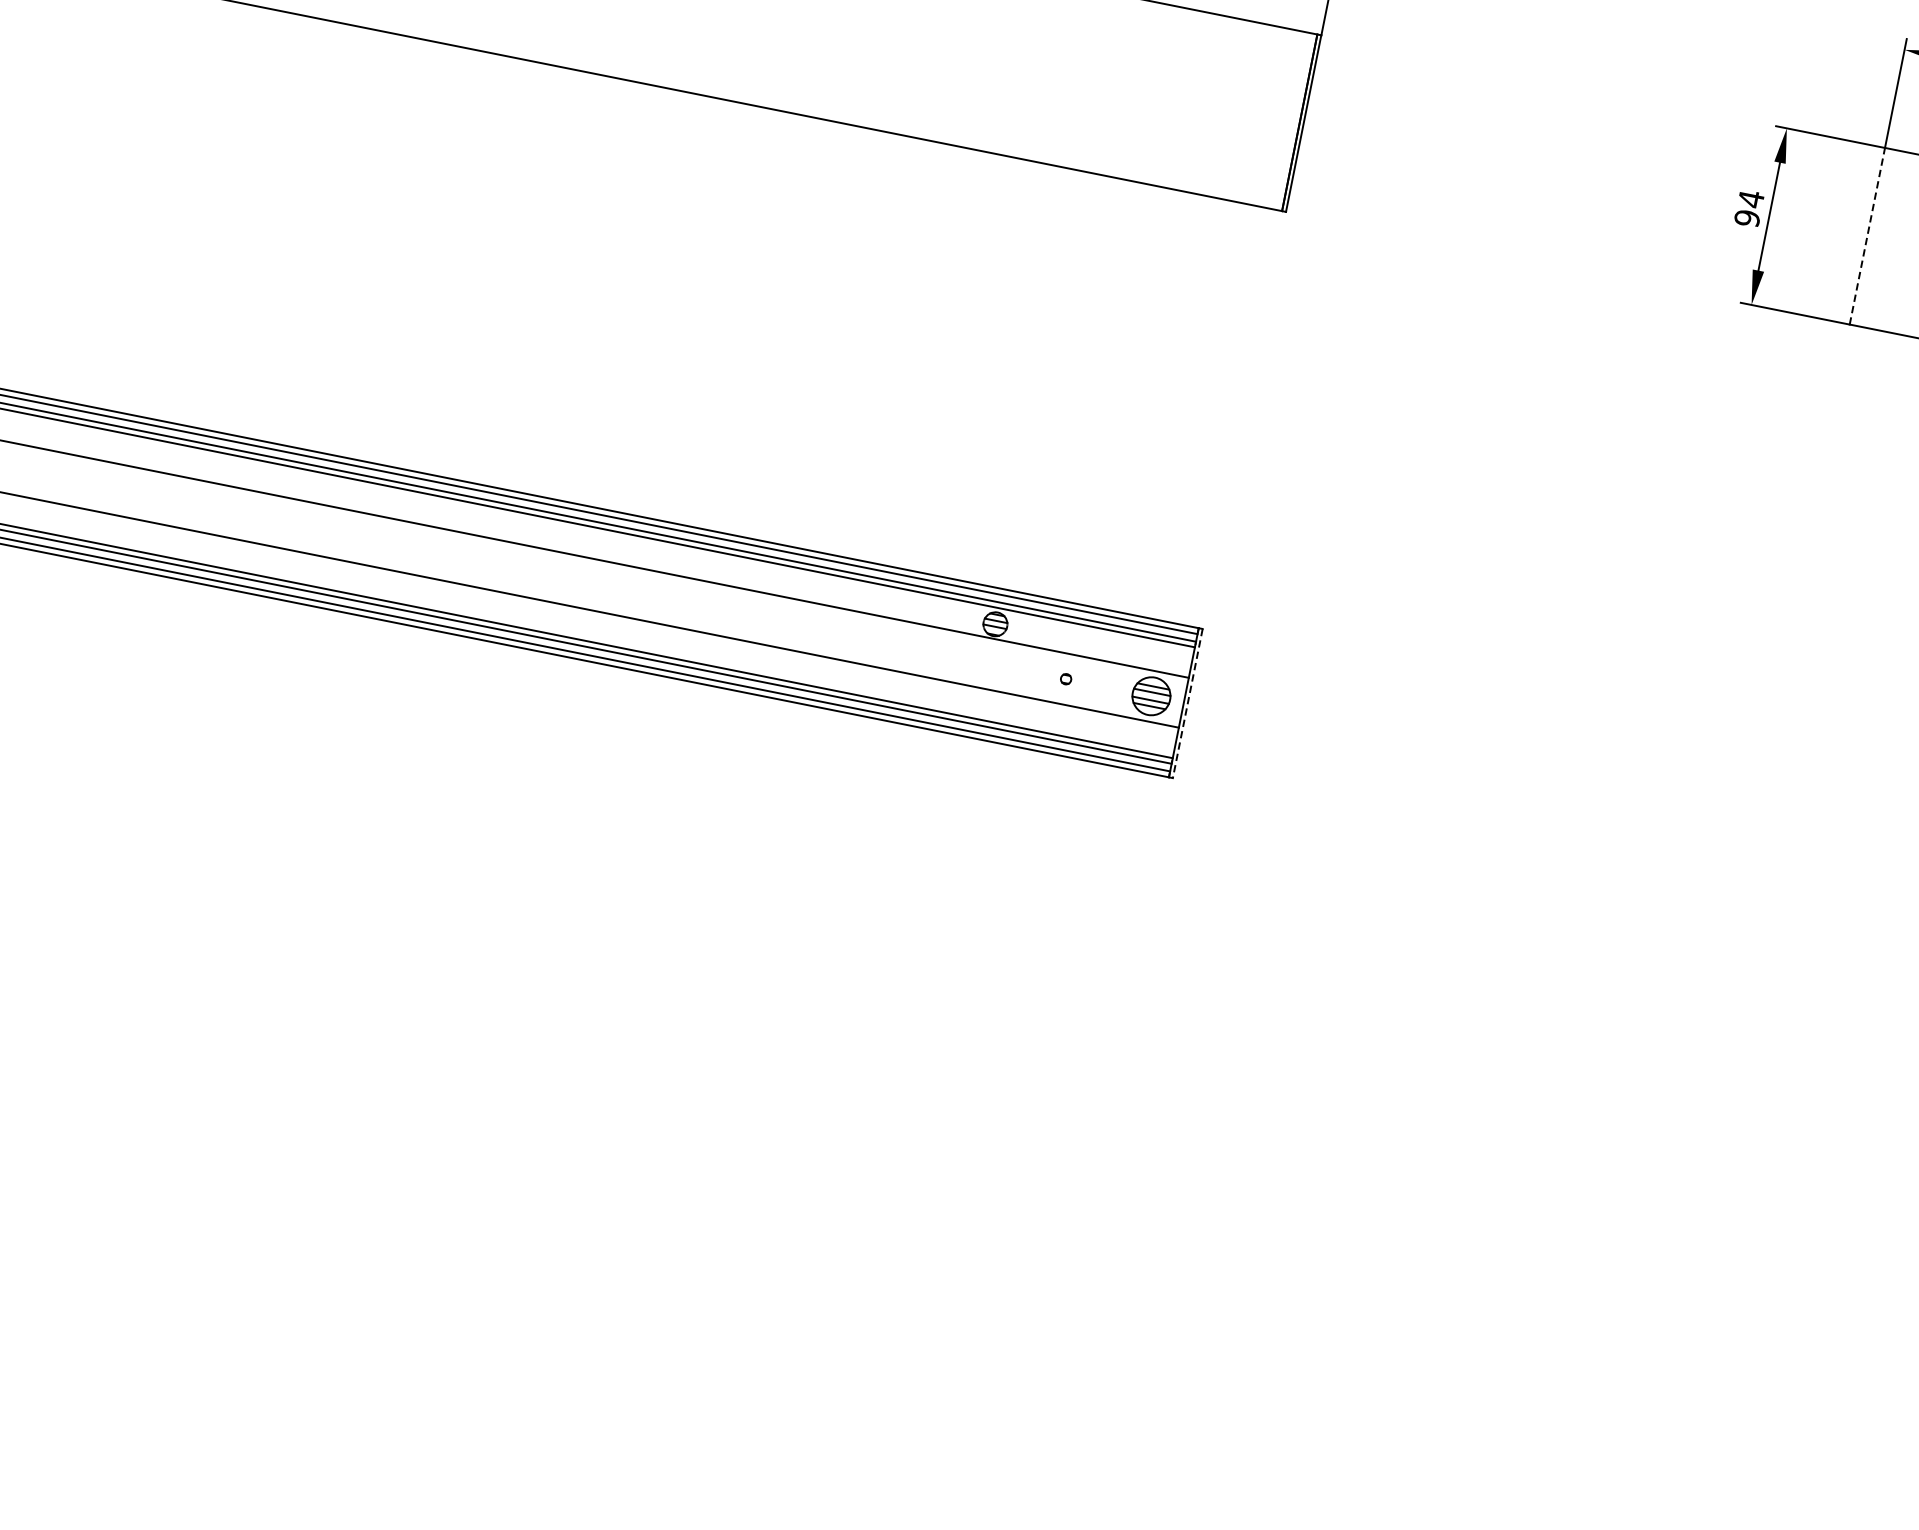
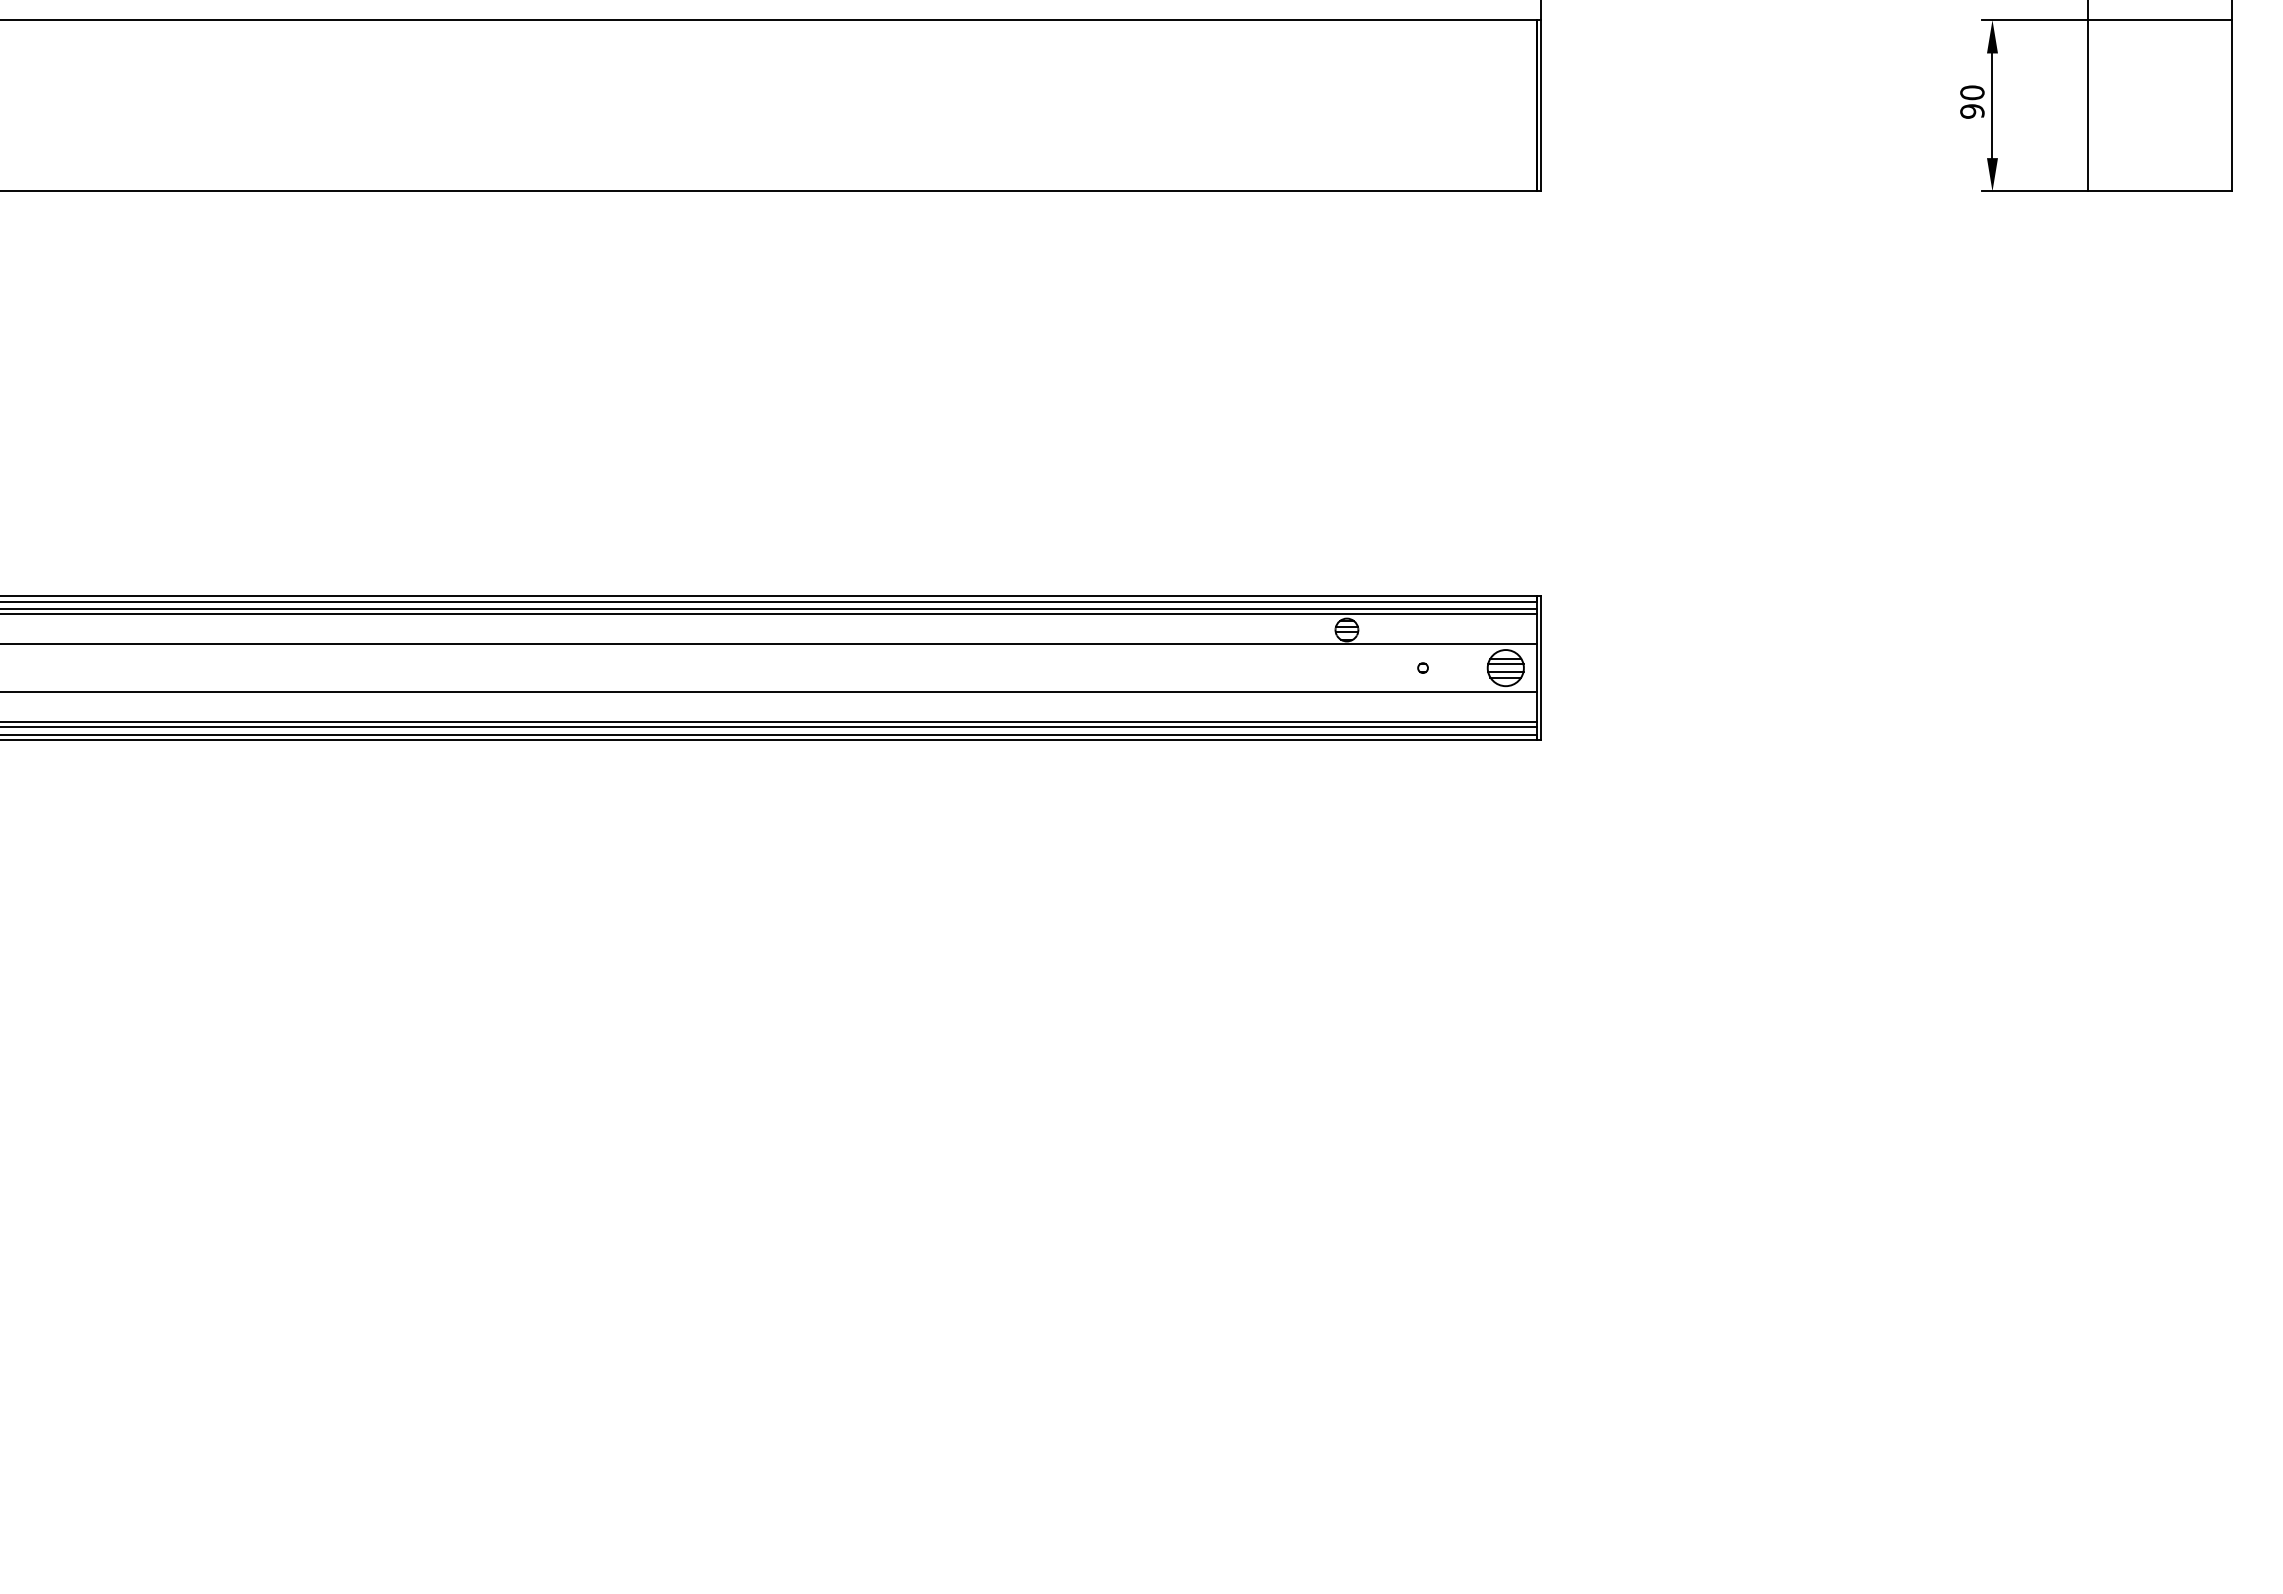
text: (1751, 198) -> (1972, 92), 94 -> 90
line: (1867, 235) -> (2087, 105), dashed -> solid
line: (1188, 704) -> (1541, 668), dashed -> solid

